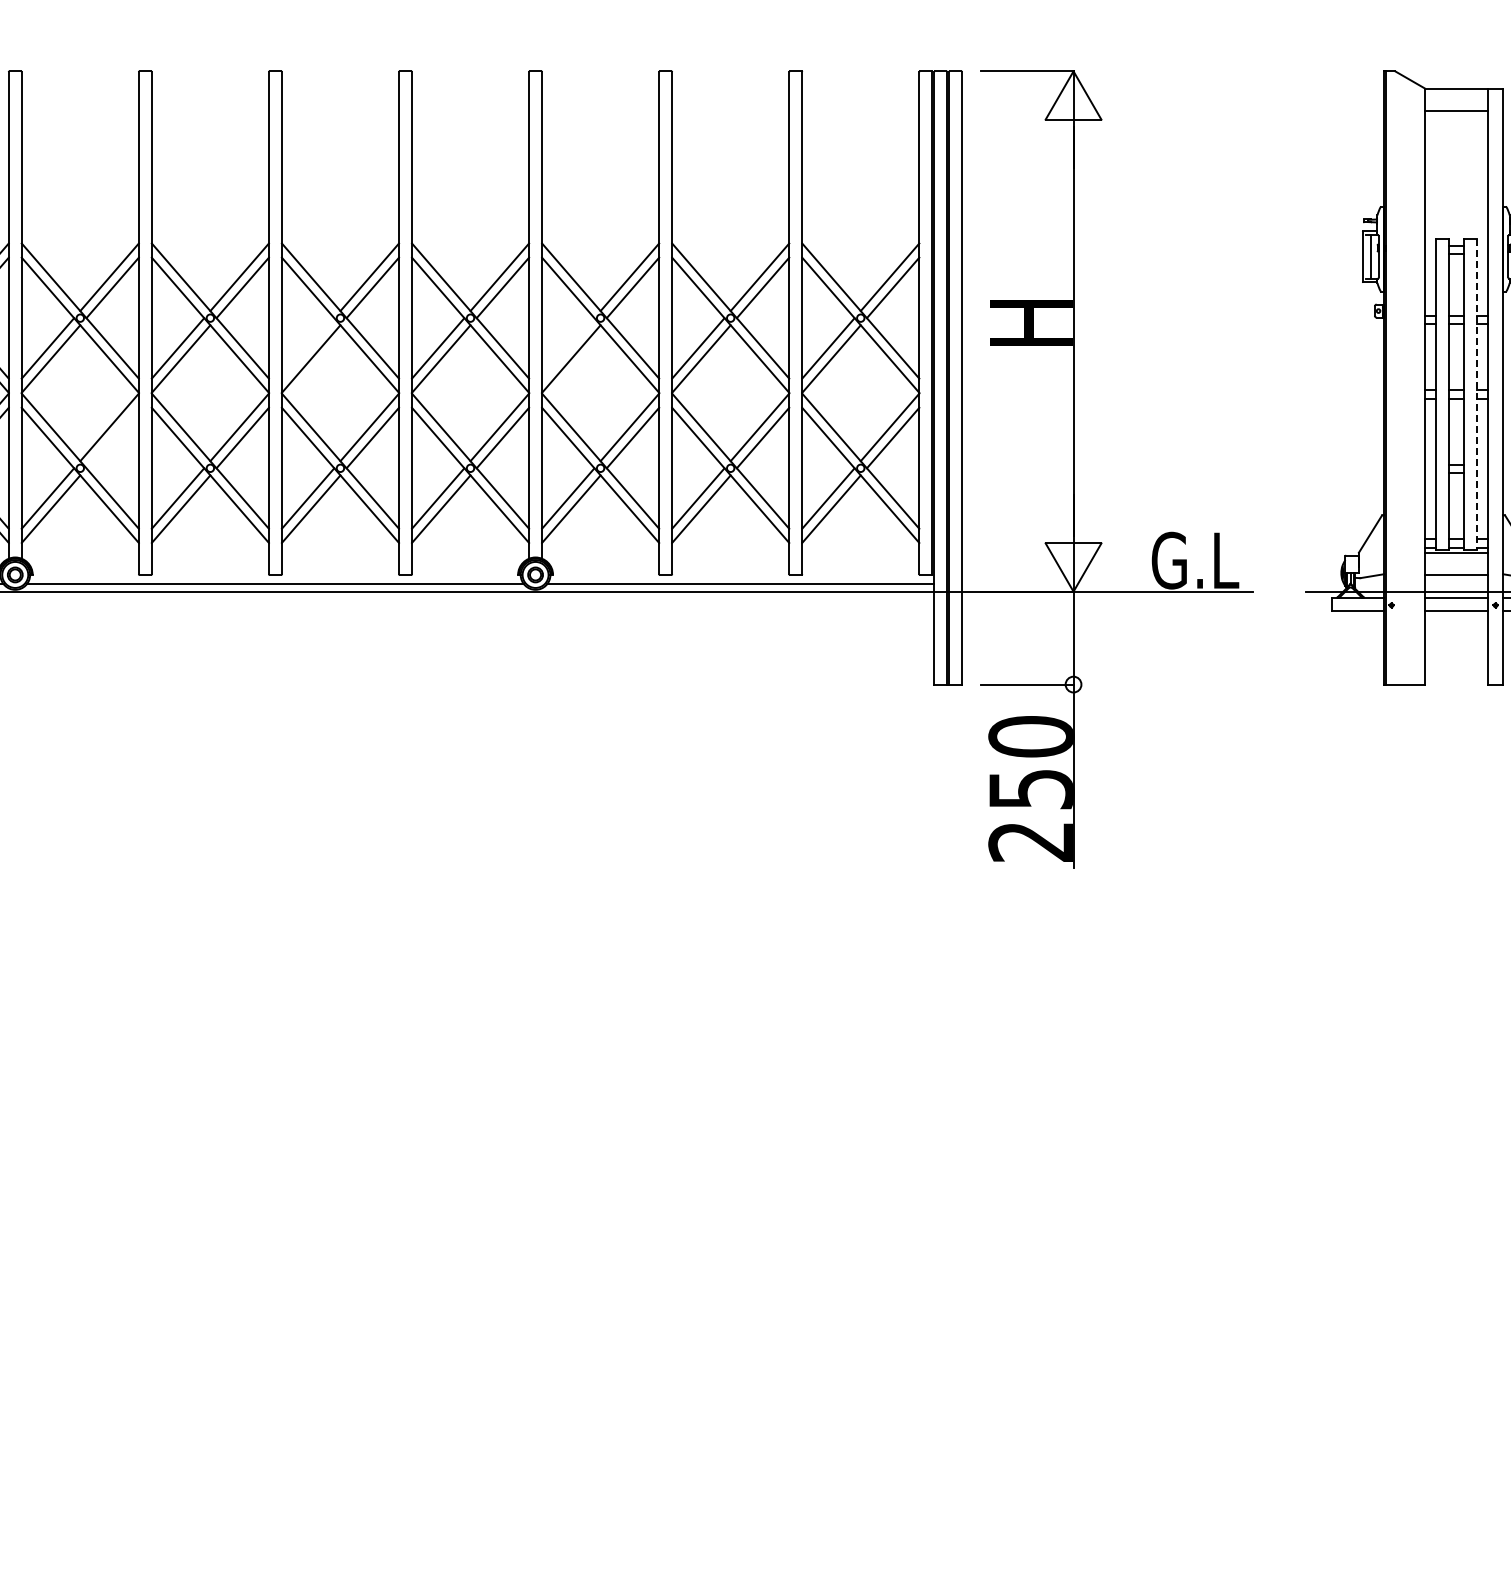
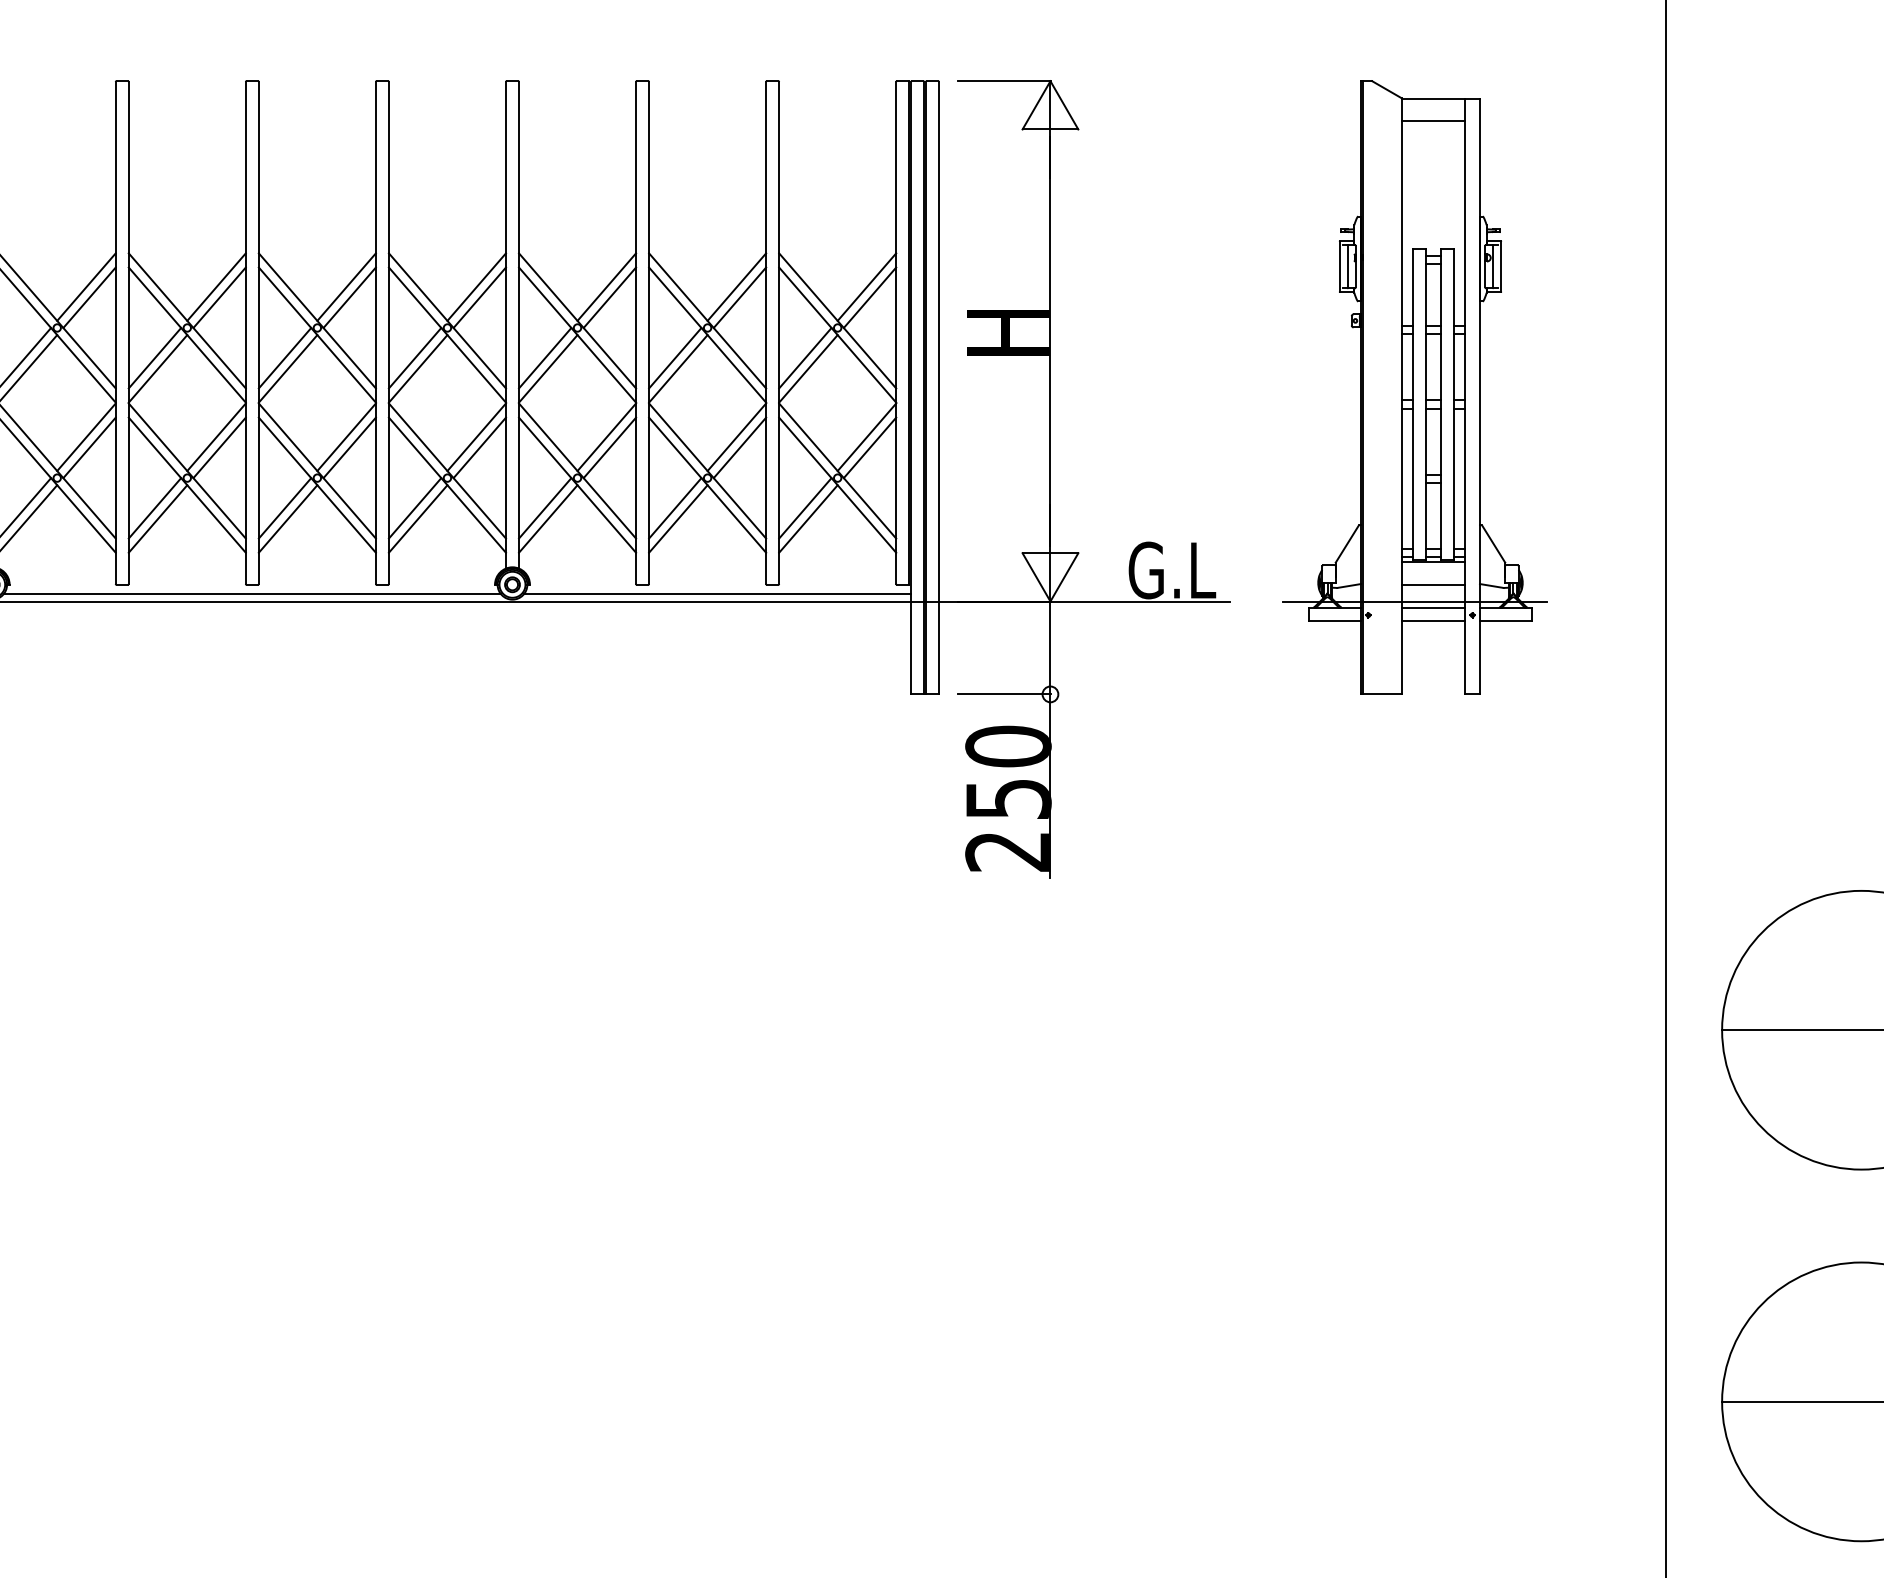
line: (307, 347) -> (284, 357), added
line: (568, 347) -> (545, 357), added
line: (1477, 395) -> (1454, 405), dashed -> solid
line: (112, 437) -> (89, 447), added

